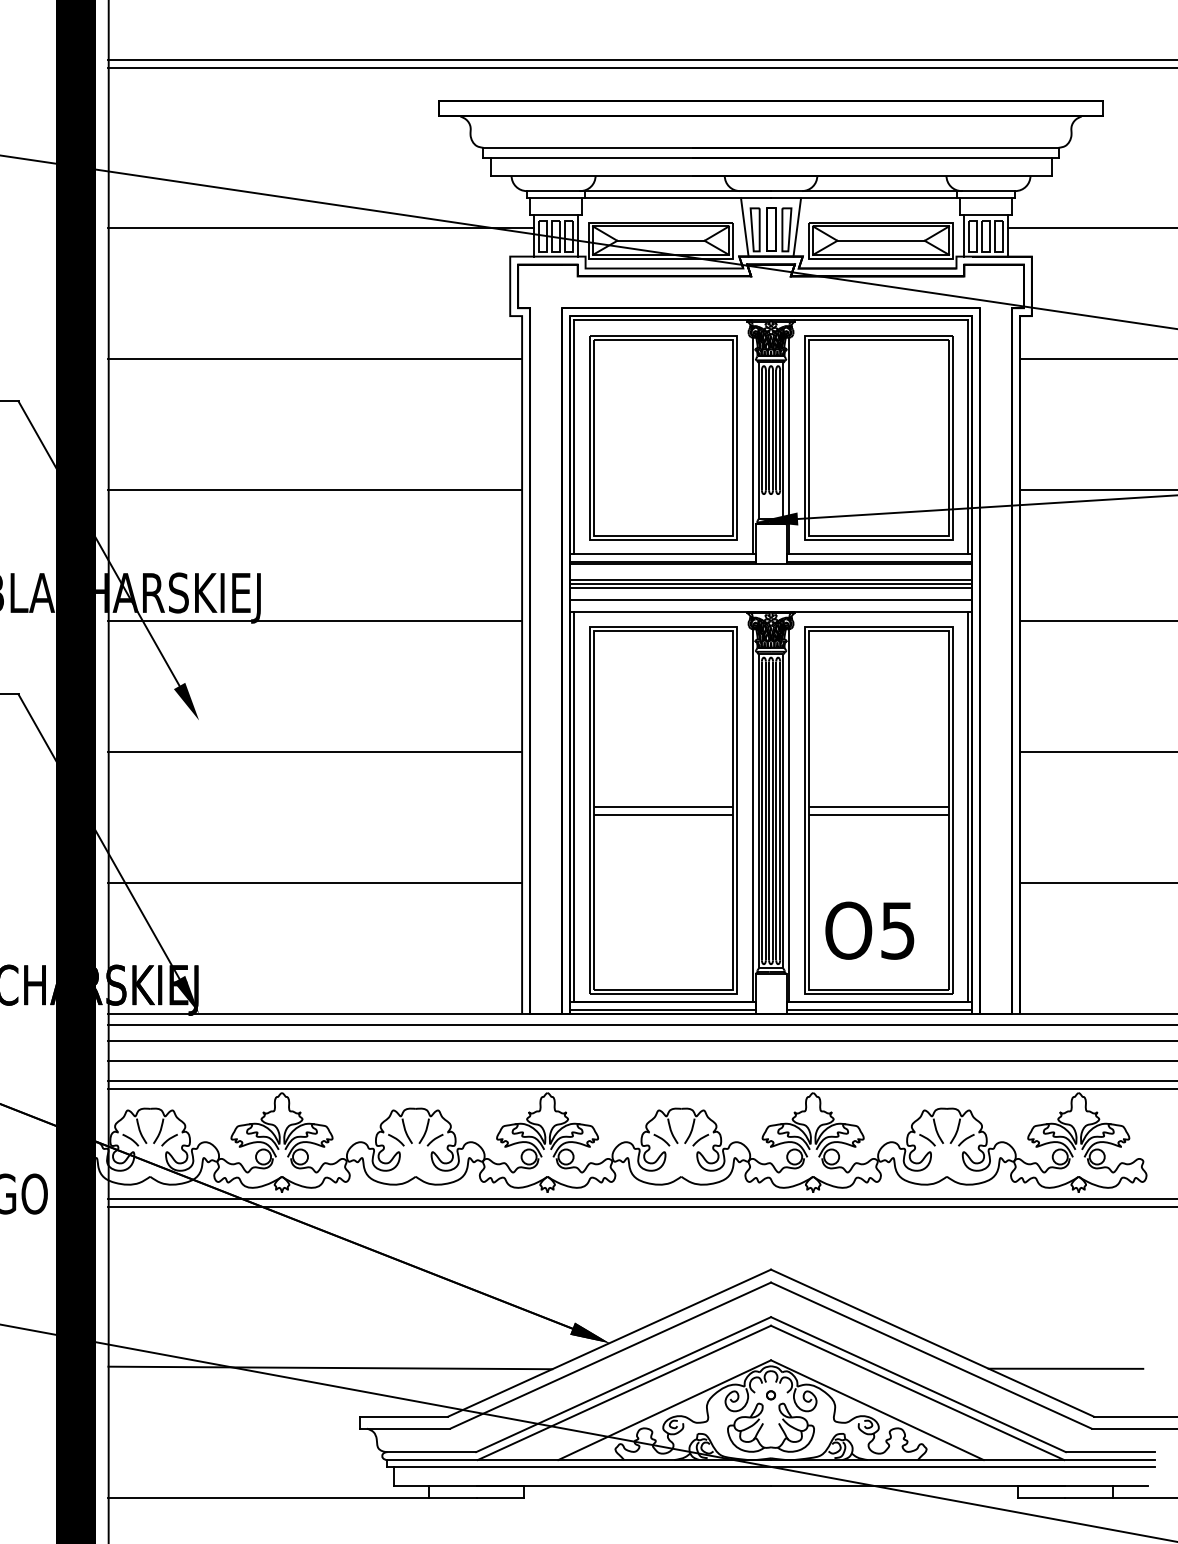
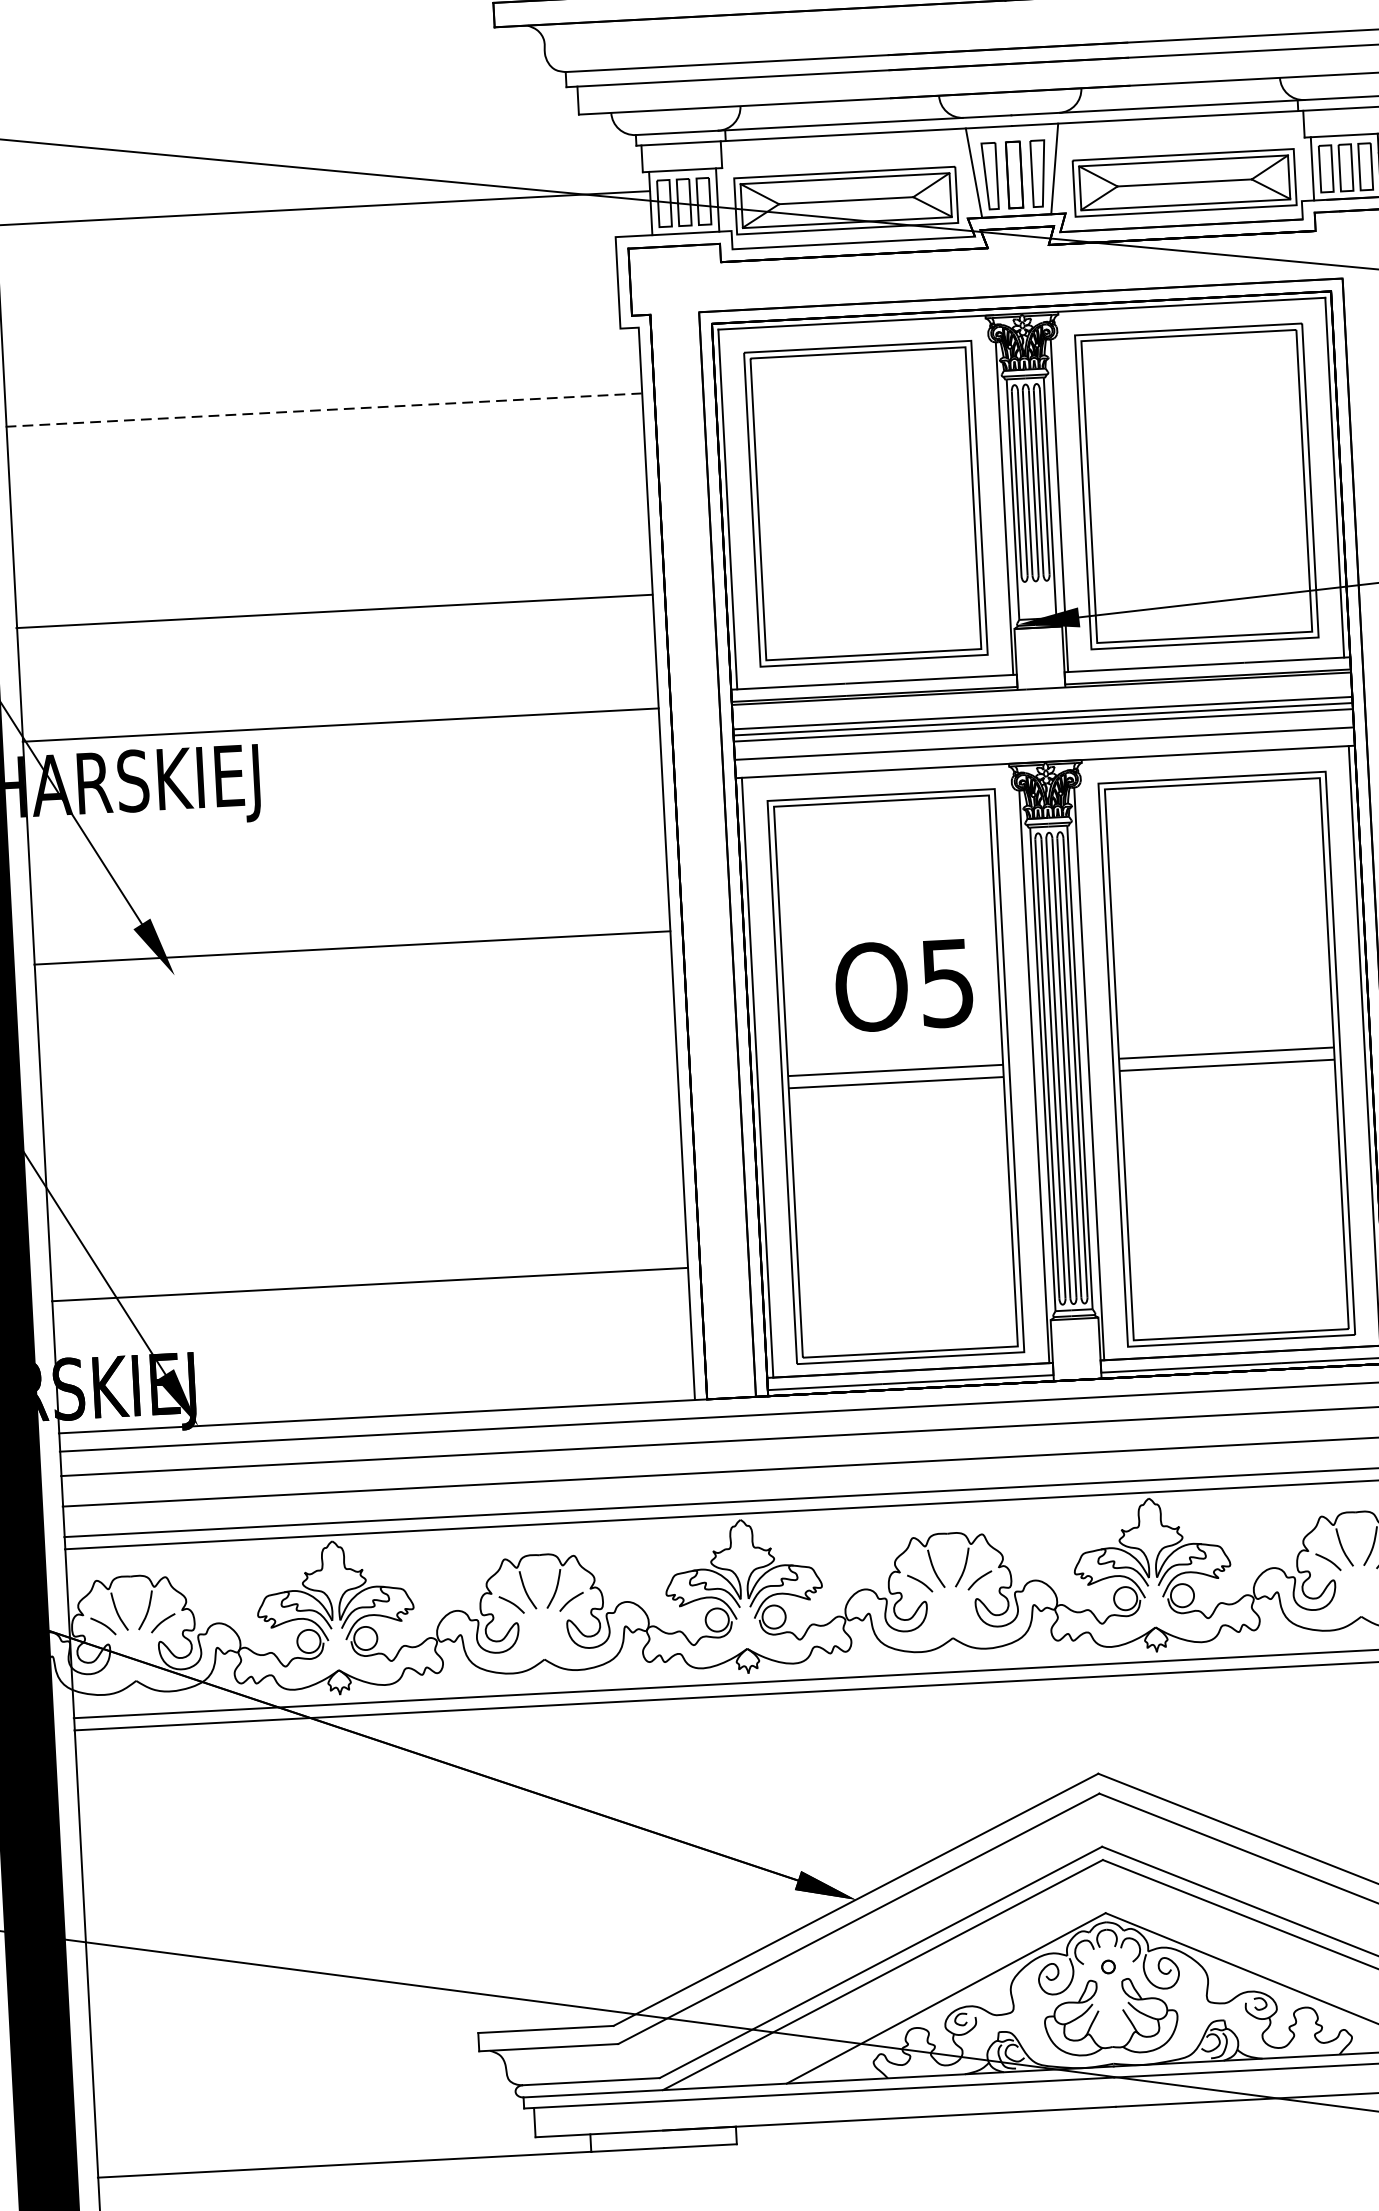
line: (314, 358) -> (322, 409), solid -> dashed
line: (315, 620) -> (341, 724), moved
line: (315, 751) -> (352, 947), moved
line: (315, 882) -> (370, 1284), moved
text: (869, 930) -> (903, 985), moved
line: (330, 1367) -> (428, 1959), removed

